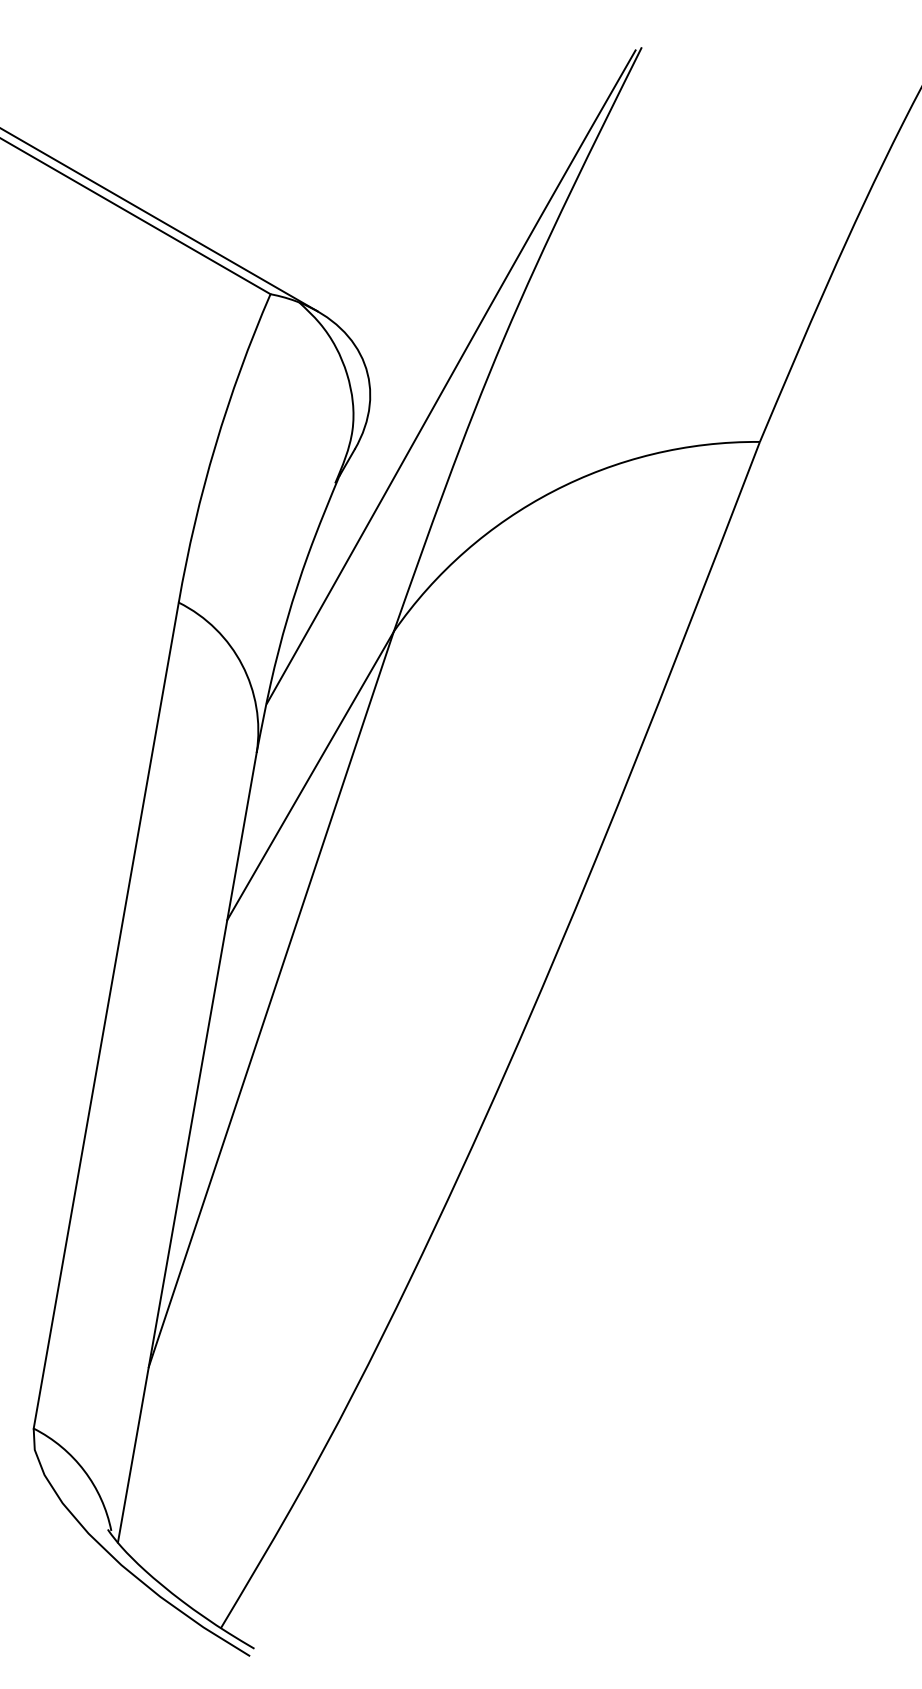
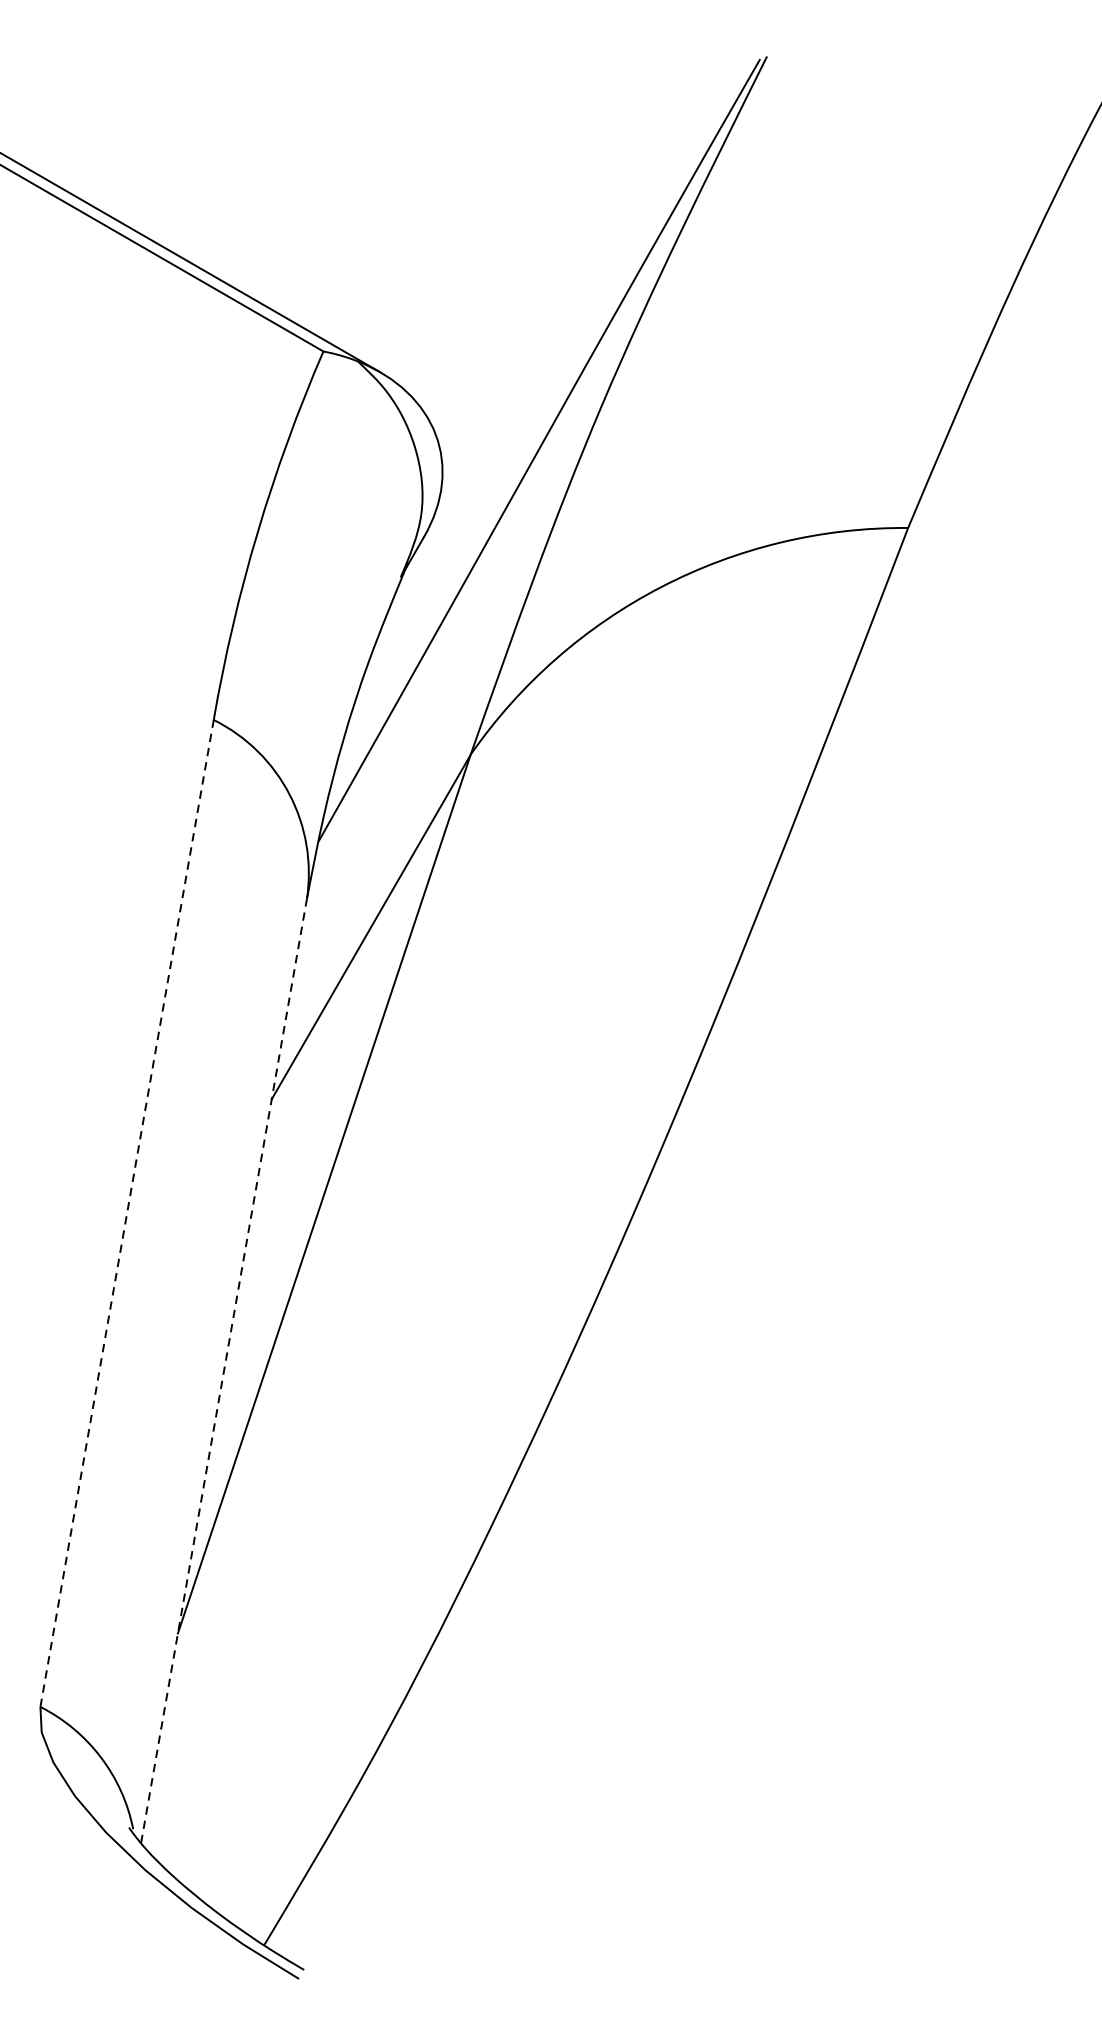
line: (106, 1015) -> (127, 1213), solid -> dashed
line: (187, 1147) -> (224, 1371), solid -> dashed

